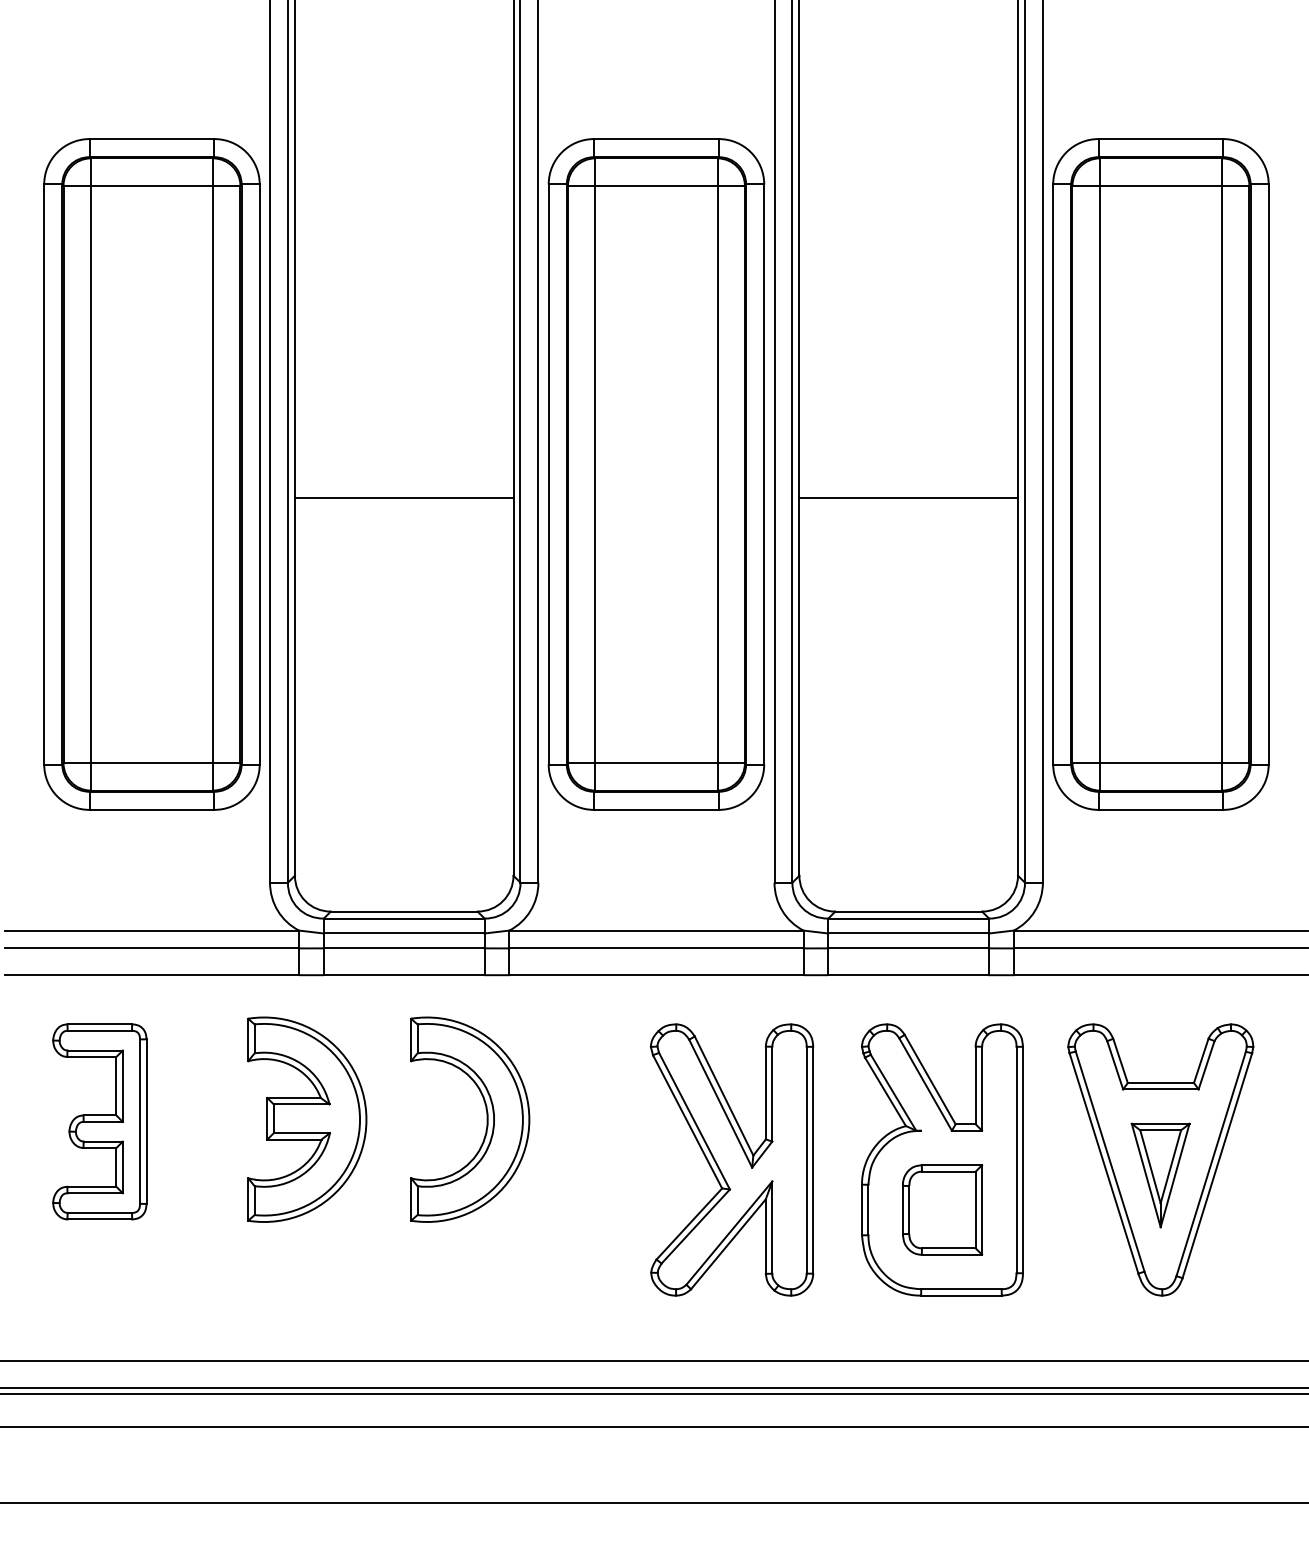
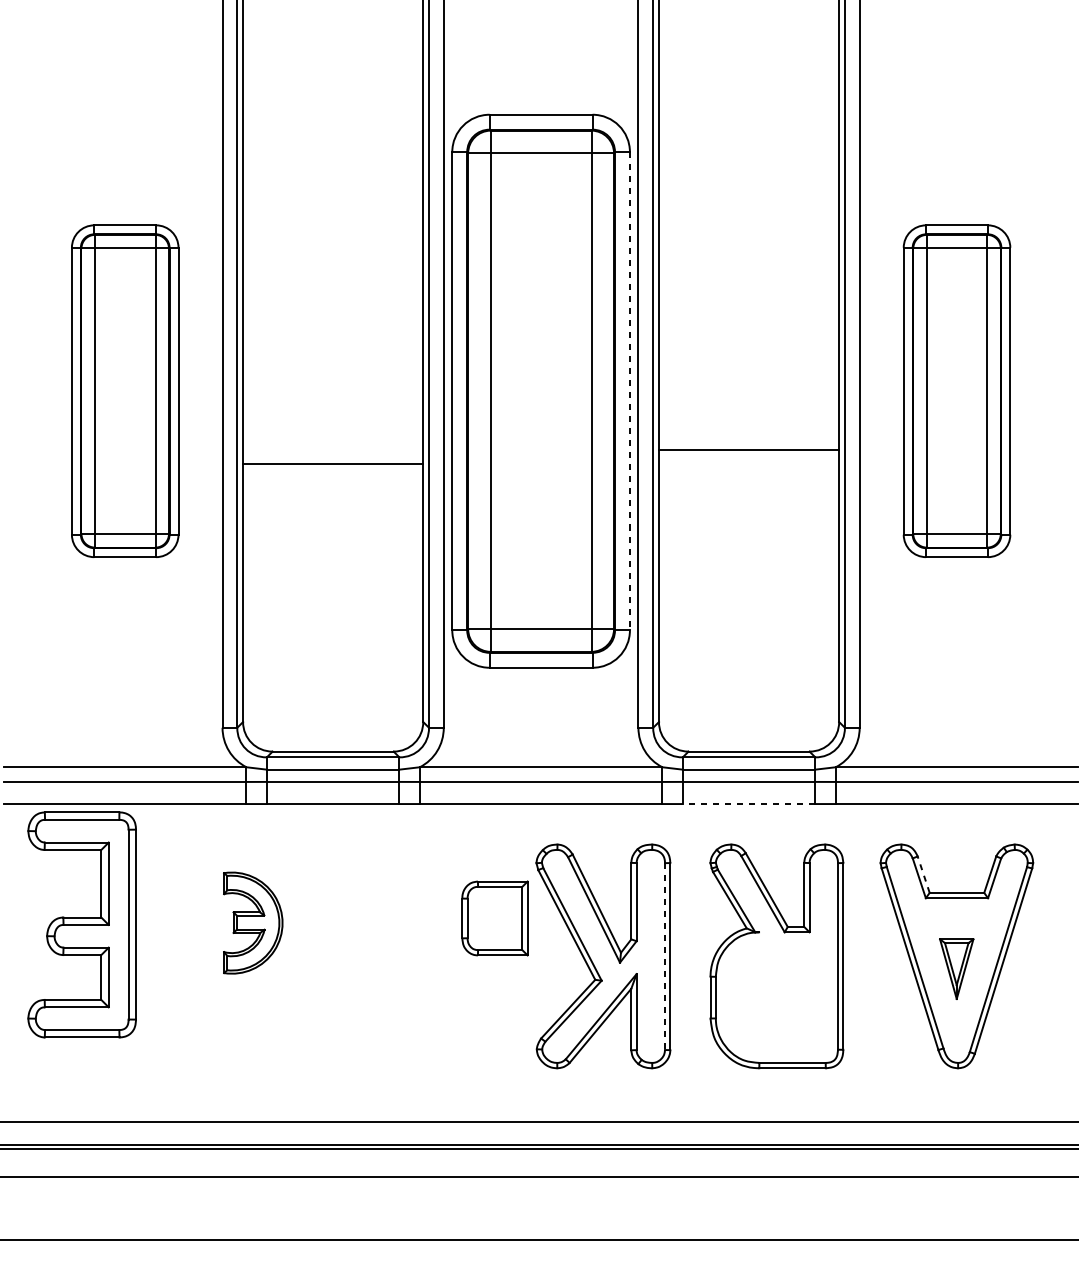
part: (151, 474) -> (124, 391), size x0.6
line: (764, 474) -> (630, 391), solid -> dashed
part: (1160, 474) -> (956, 391), size x0.6
line: (403, 498) -> (332, 464), moved
line: (908, 498) -> (748, 449), moved
line: (908, 975) -> (748, 804), solid -> dashed
line: (1120, 1060) -> (923, 874), solid -> dashed
part: (307, 1119) -> (253, 923), size x0.6
part: (486, 1119) -> (401, 923), removed
part: (99, 1121) -> (81, 924), size x1.4
line: (806, 1160) -> (664, 956), solid -> dashed
part: (1160, 1175) -> (956, 969), size x0.7
part: (942, 1209) -> (494, 918), moved

